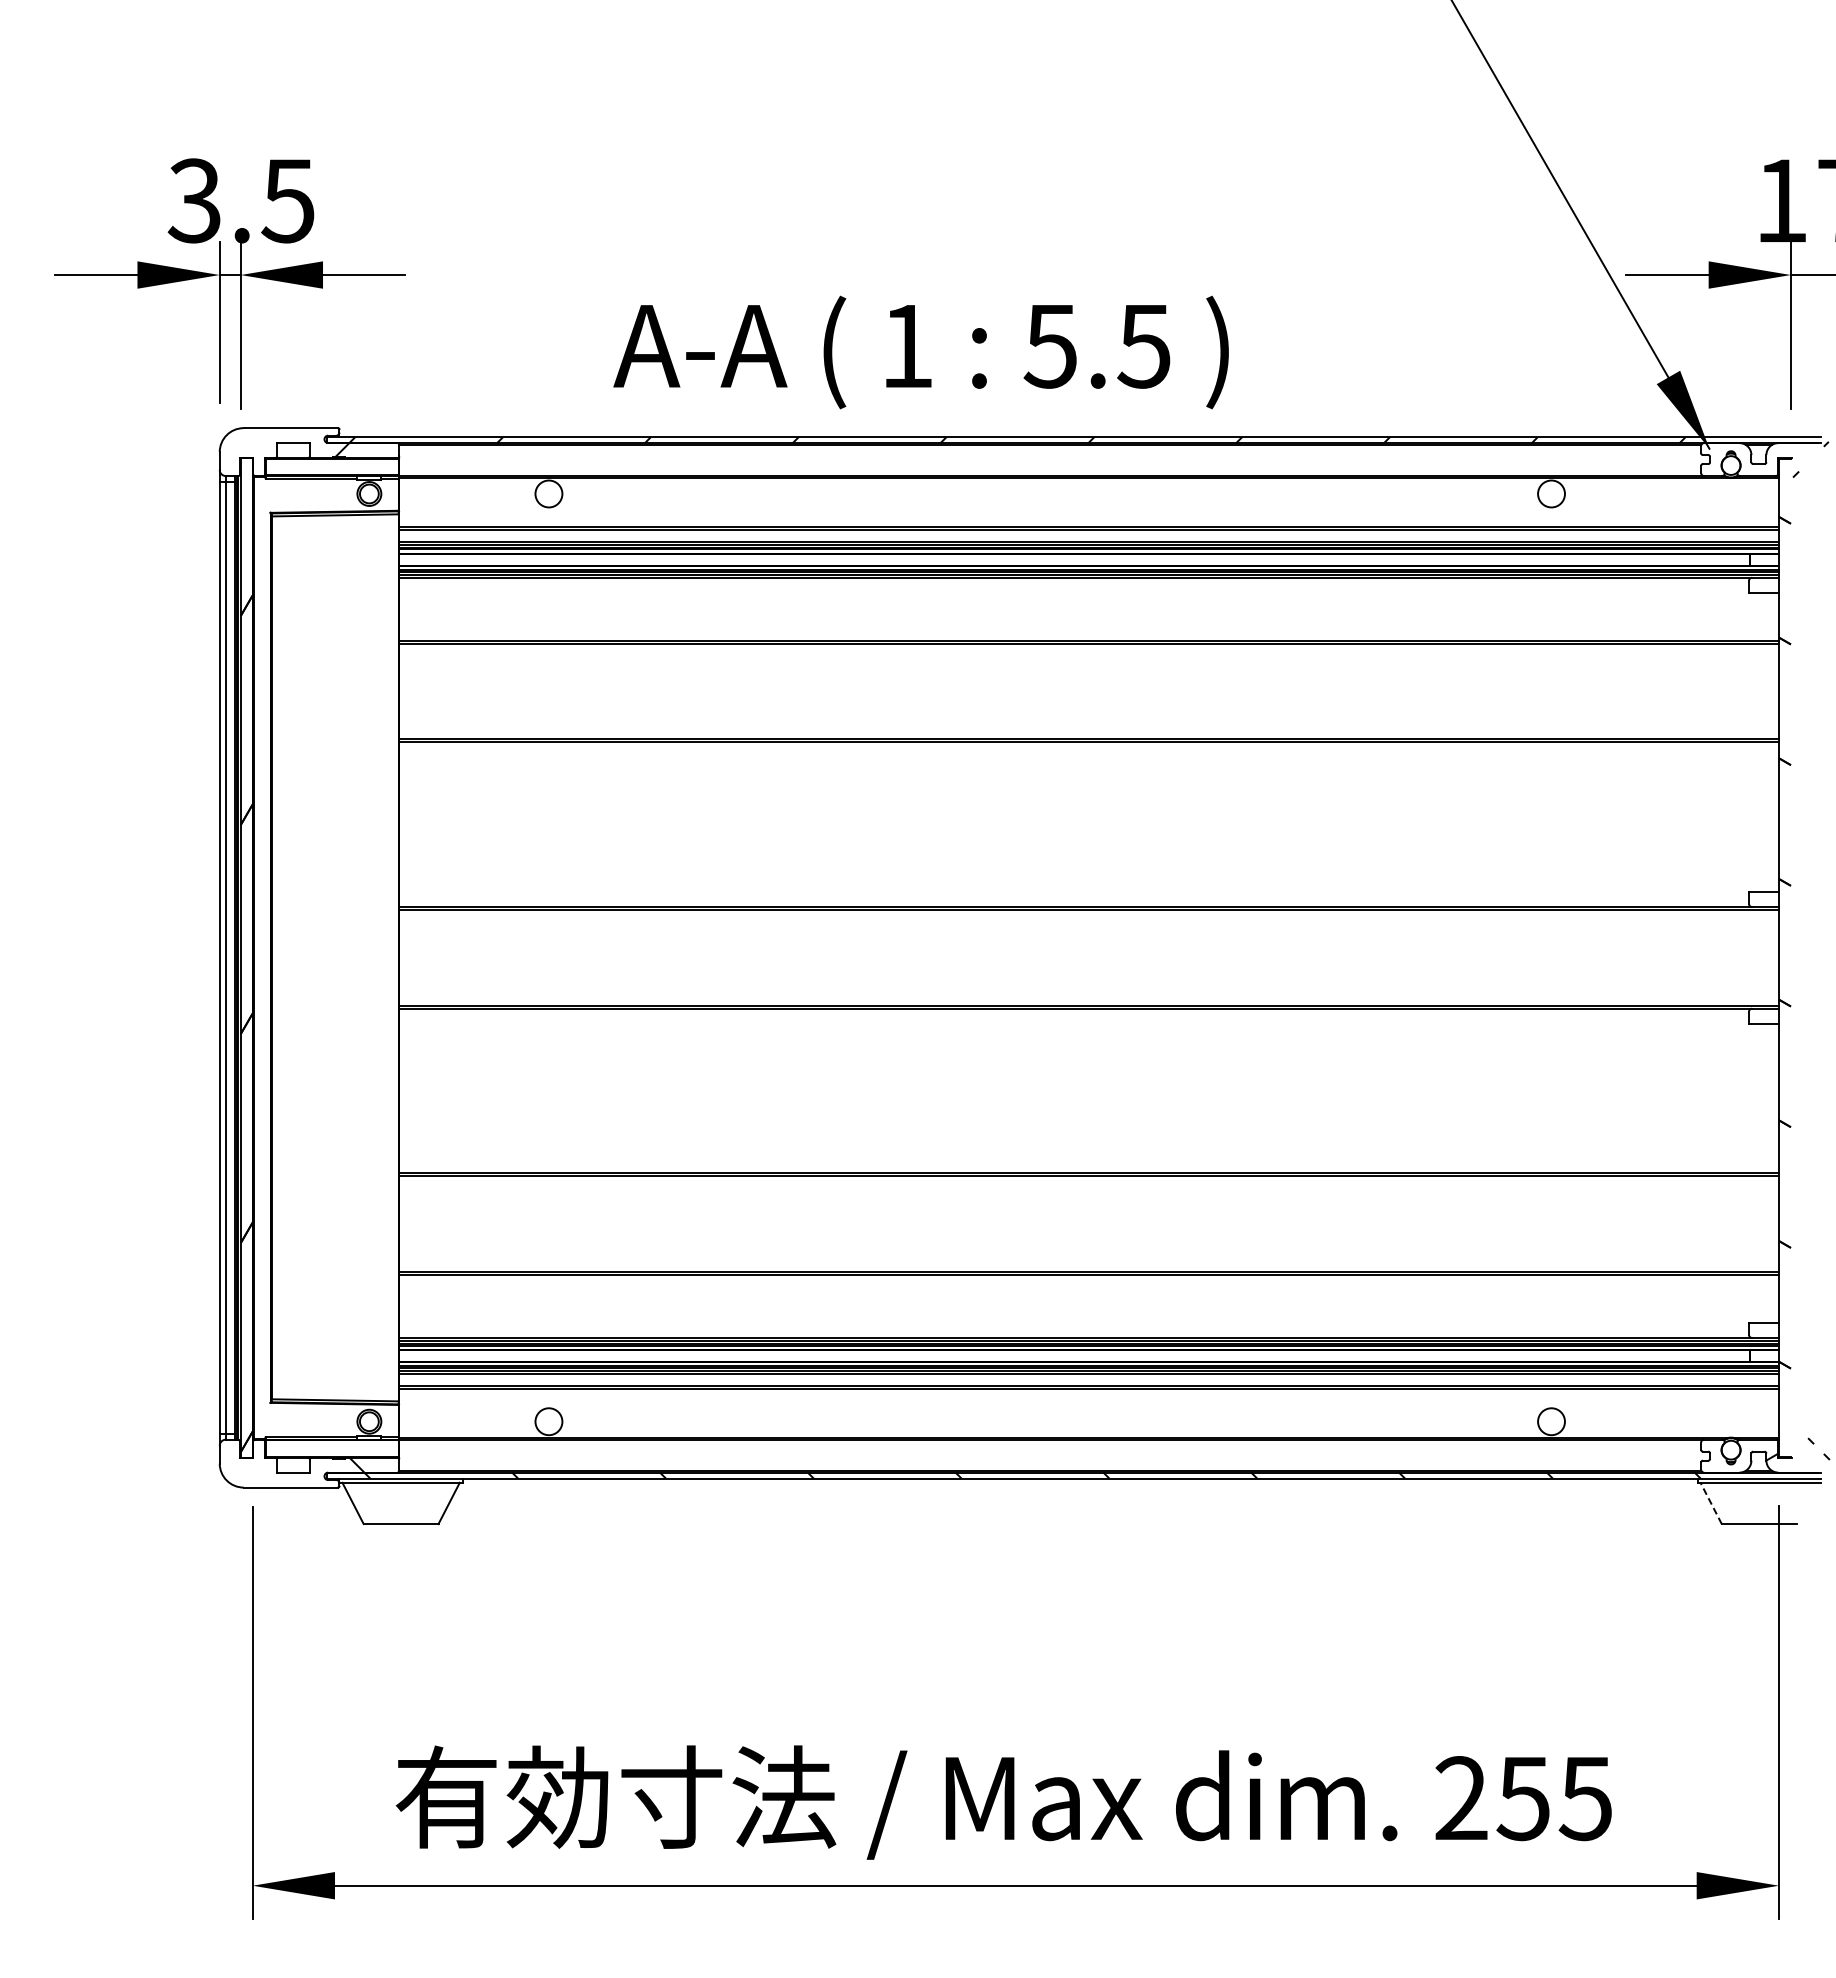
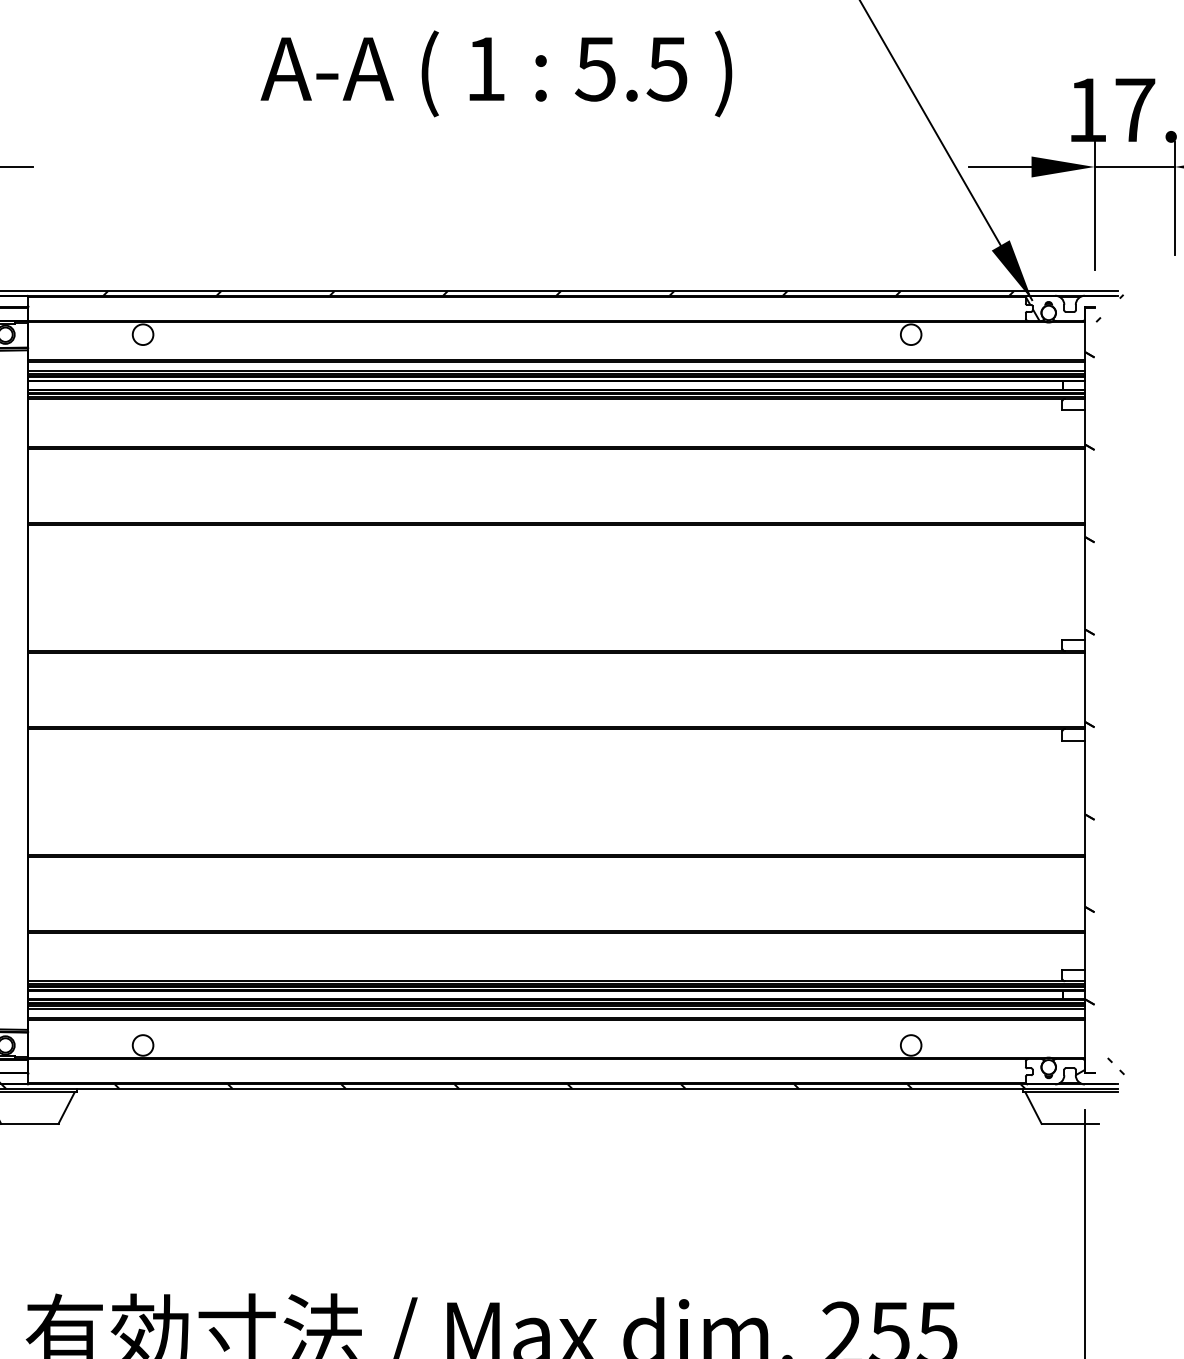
text: (920, 352) -> (495, 73), moved
hatch: (1710, 460) -> (1032, 309), added
line: (1710, 1503) -> (1032, 1108), dashed -> solid

